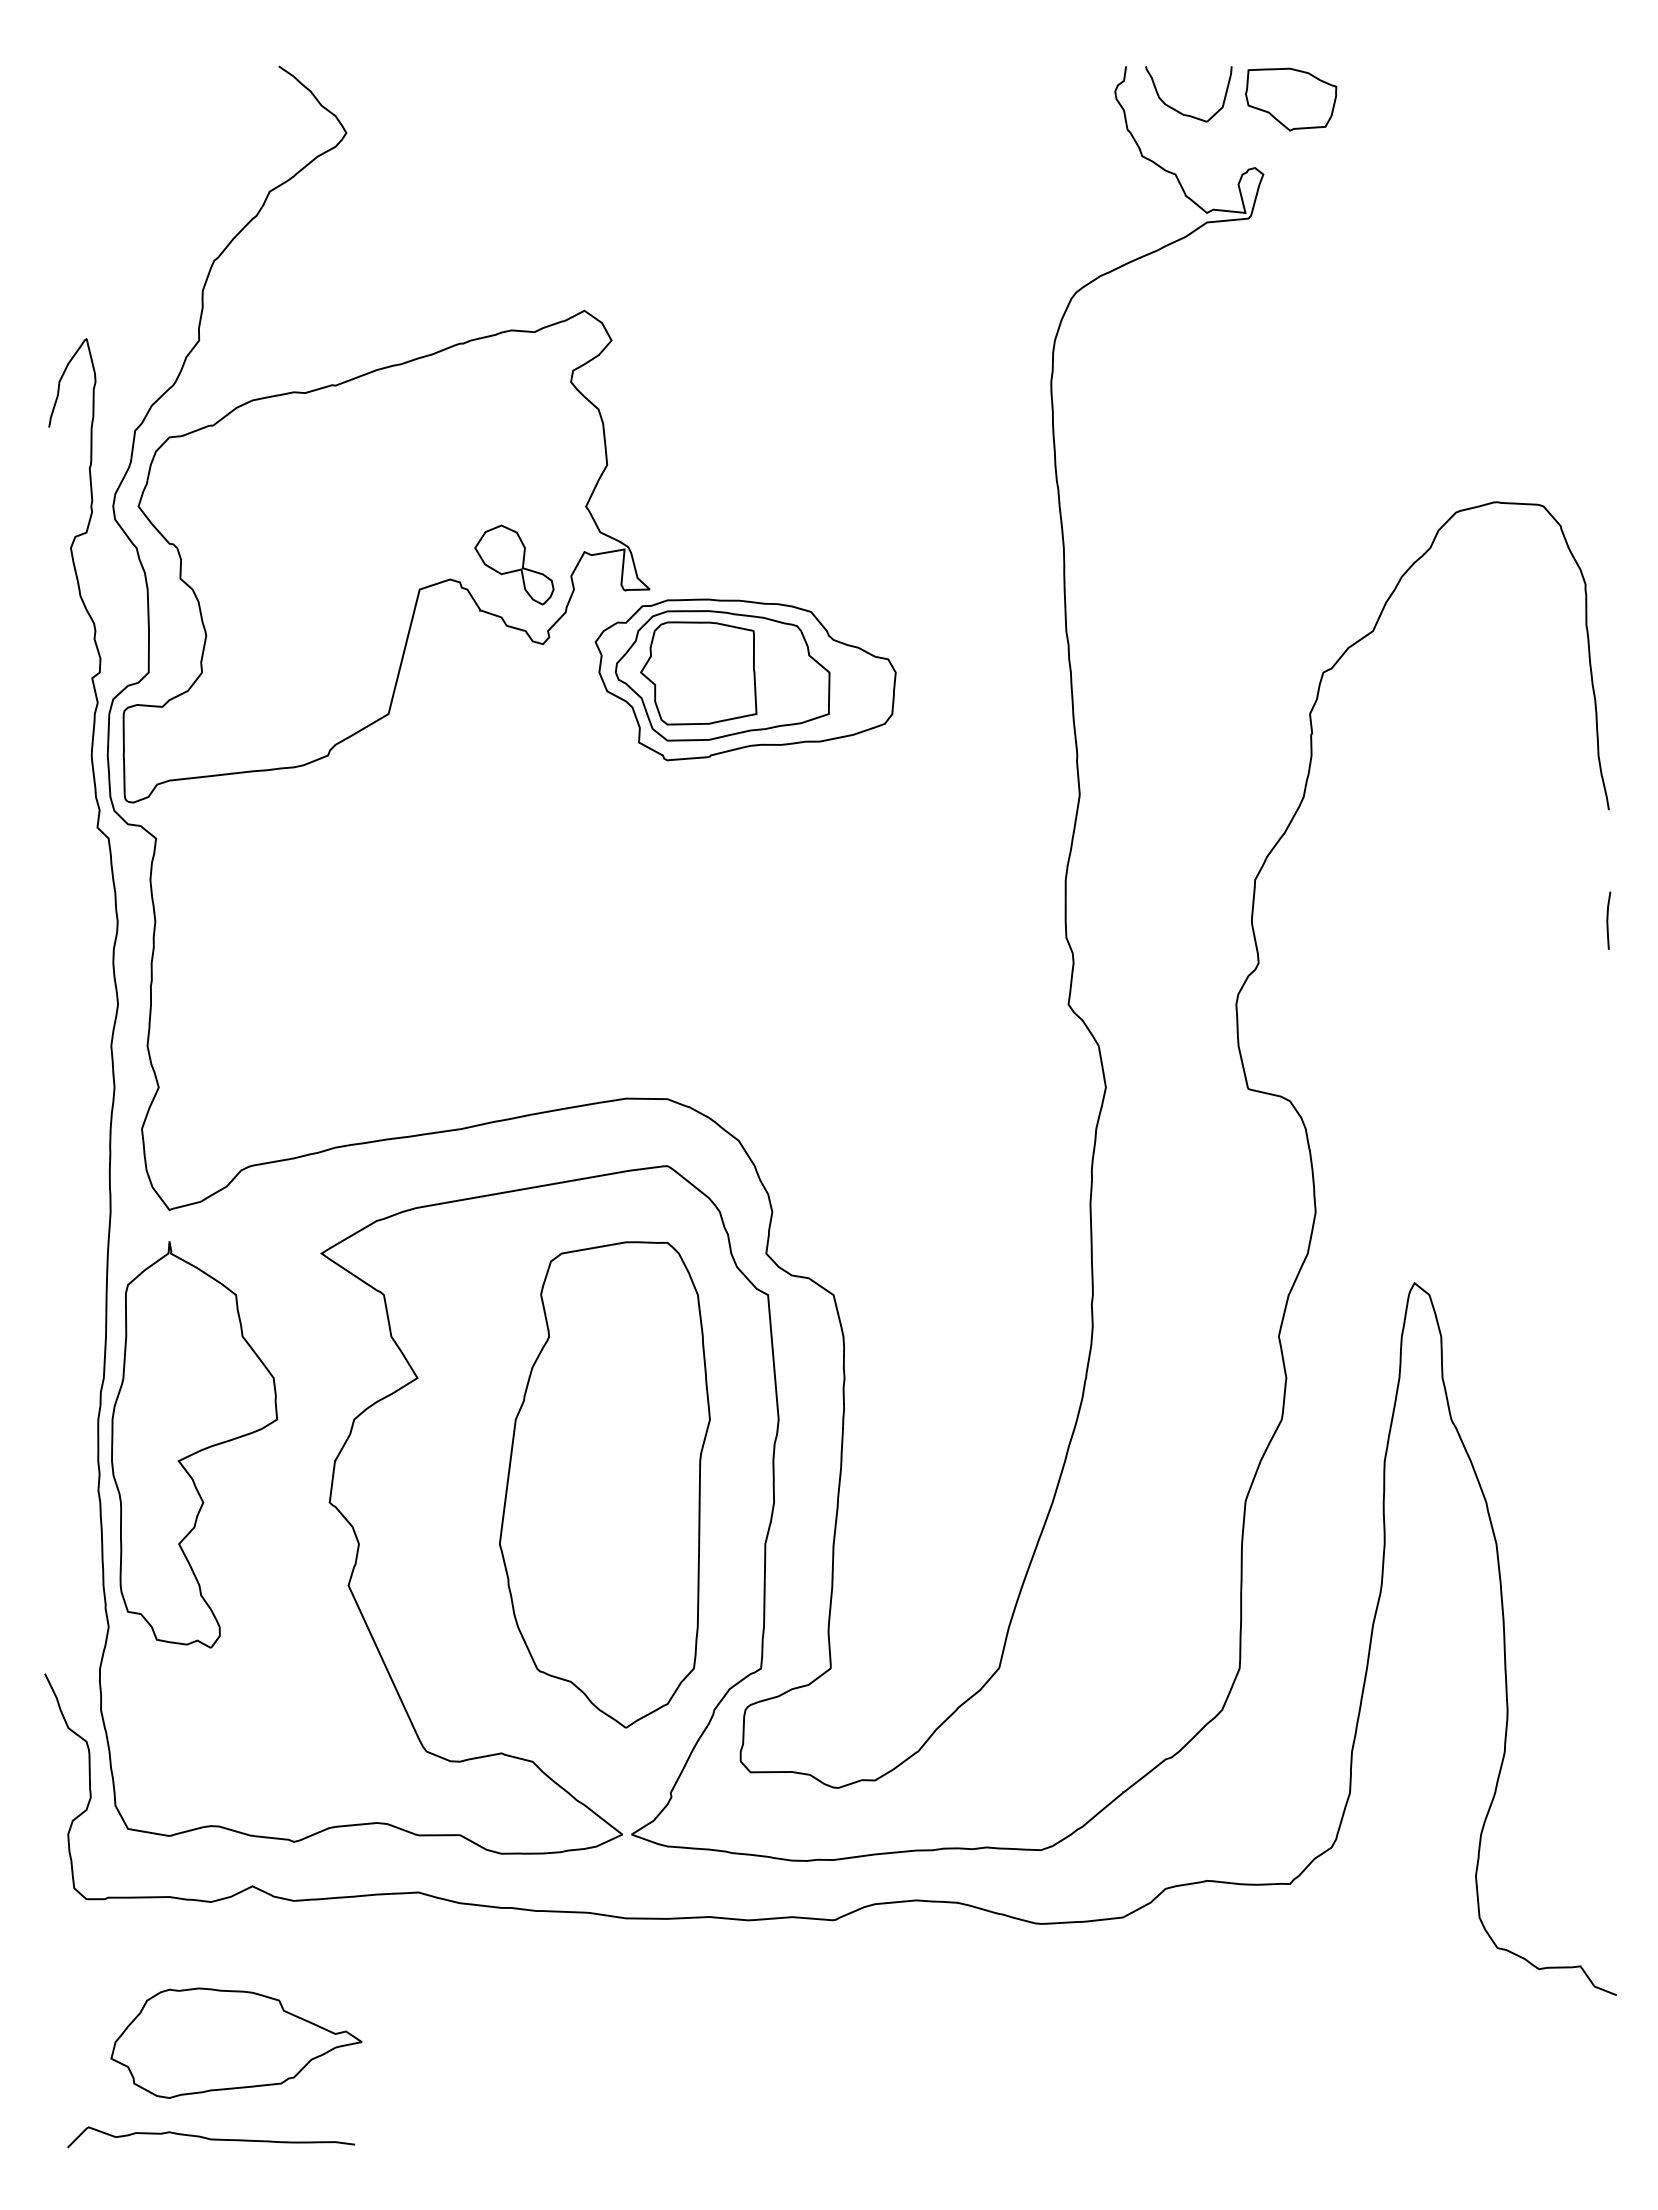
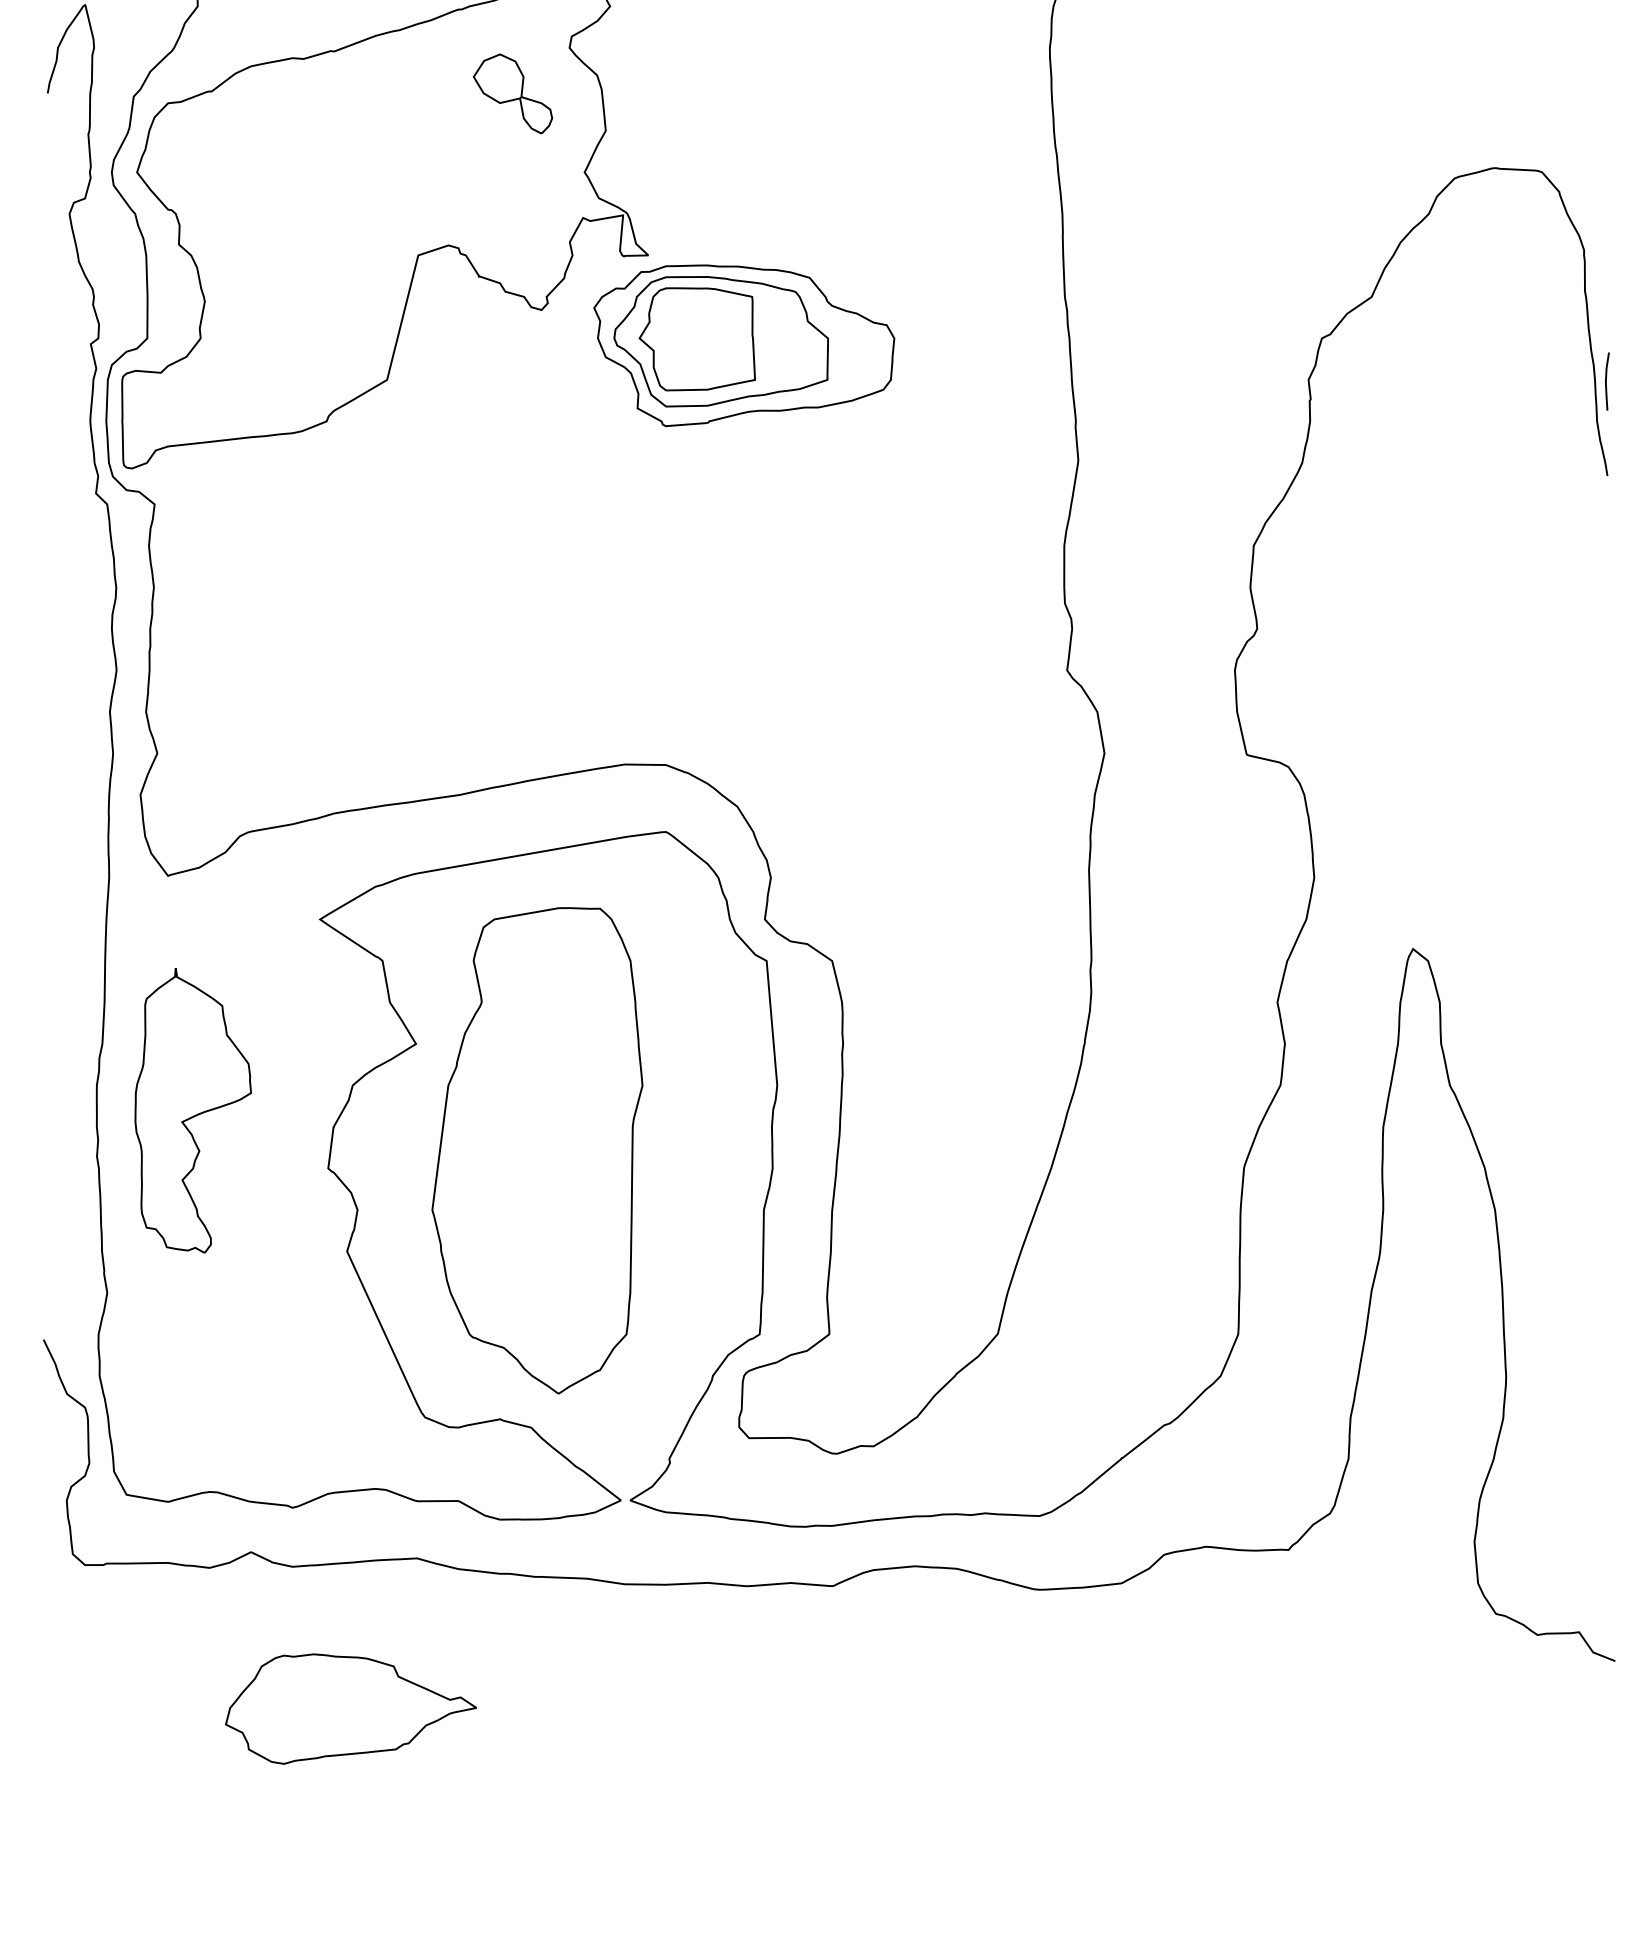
part: (514, 564) -> (513, 93), moved
line: (1608, 920) -> (1607, 381), moved
part: (194, 1444) -> (193, 1110), size x0.7
part: (604, 1484) -> (537, 1150), moved
part: (236, 2042) -> (351, 1708), moved
curve: (211, 2138) -> (210, 1804), removed

